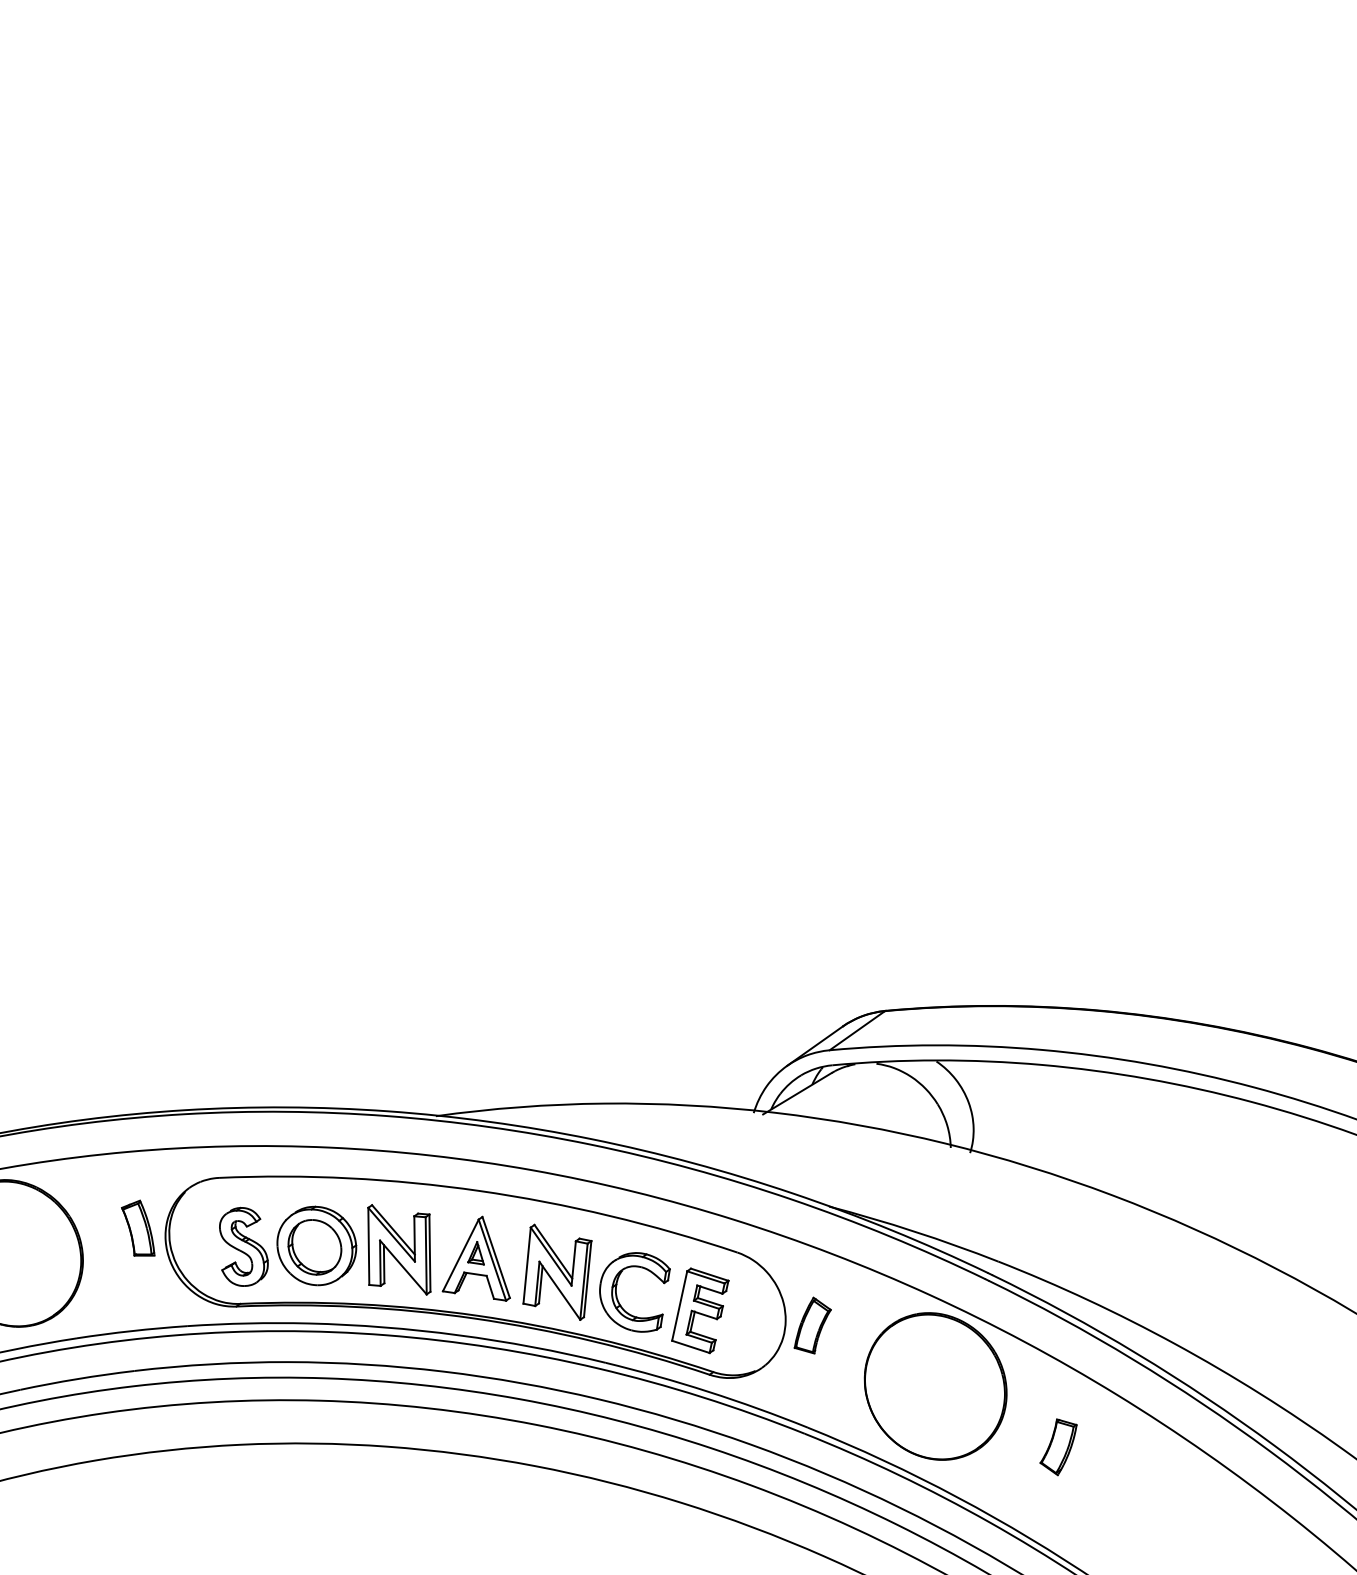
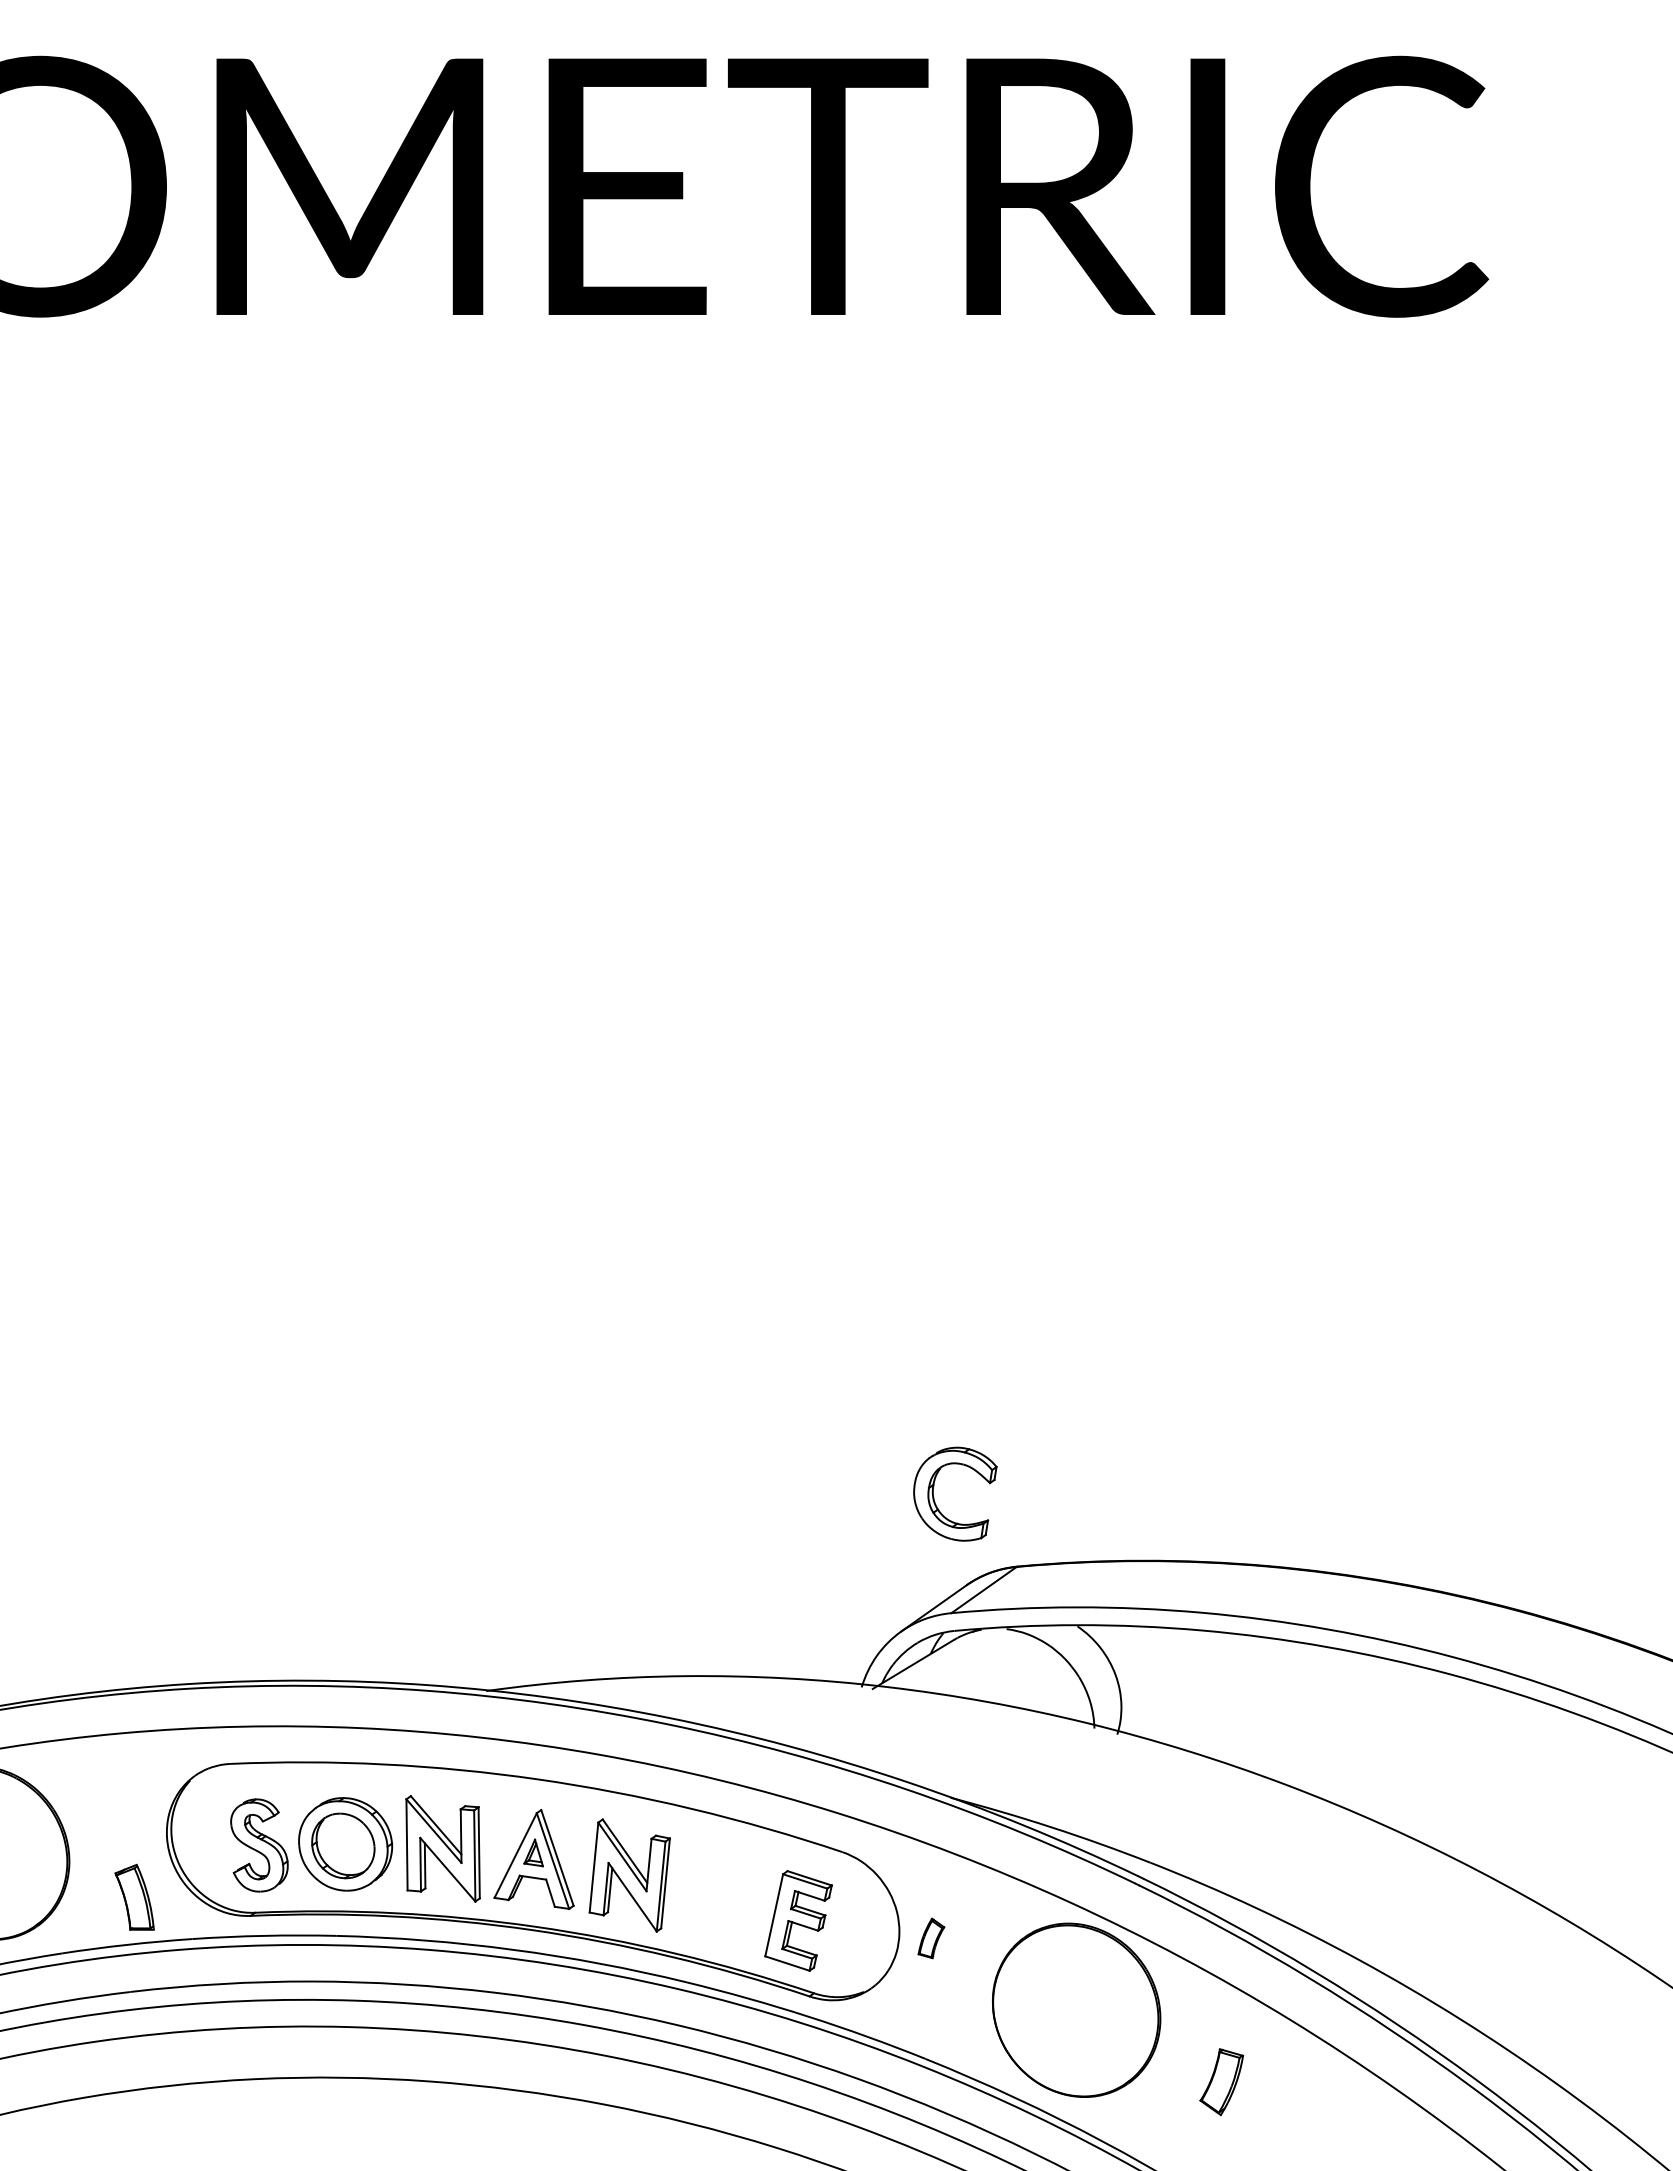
part: (138, 1228) -> (134, 1897), moved
part: (617, 1295) -> (934, 1497), moved
part: (812, 1325) -> (931, 1938), size x0.6

